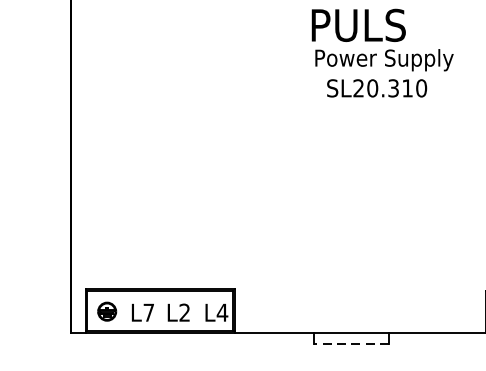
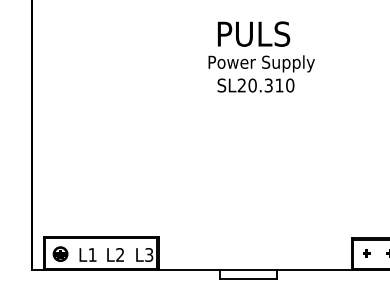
text: (384, 72) -> (261, 73), moved
text: (148, 312) -> (92, 254), L7 -> L1
text: (221, 312) -> (148, 254), L4 -> L3
line: (351, 343) -> (248, 278), dashed -> solid

